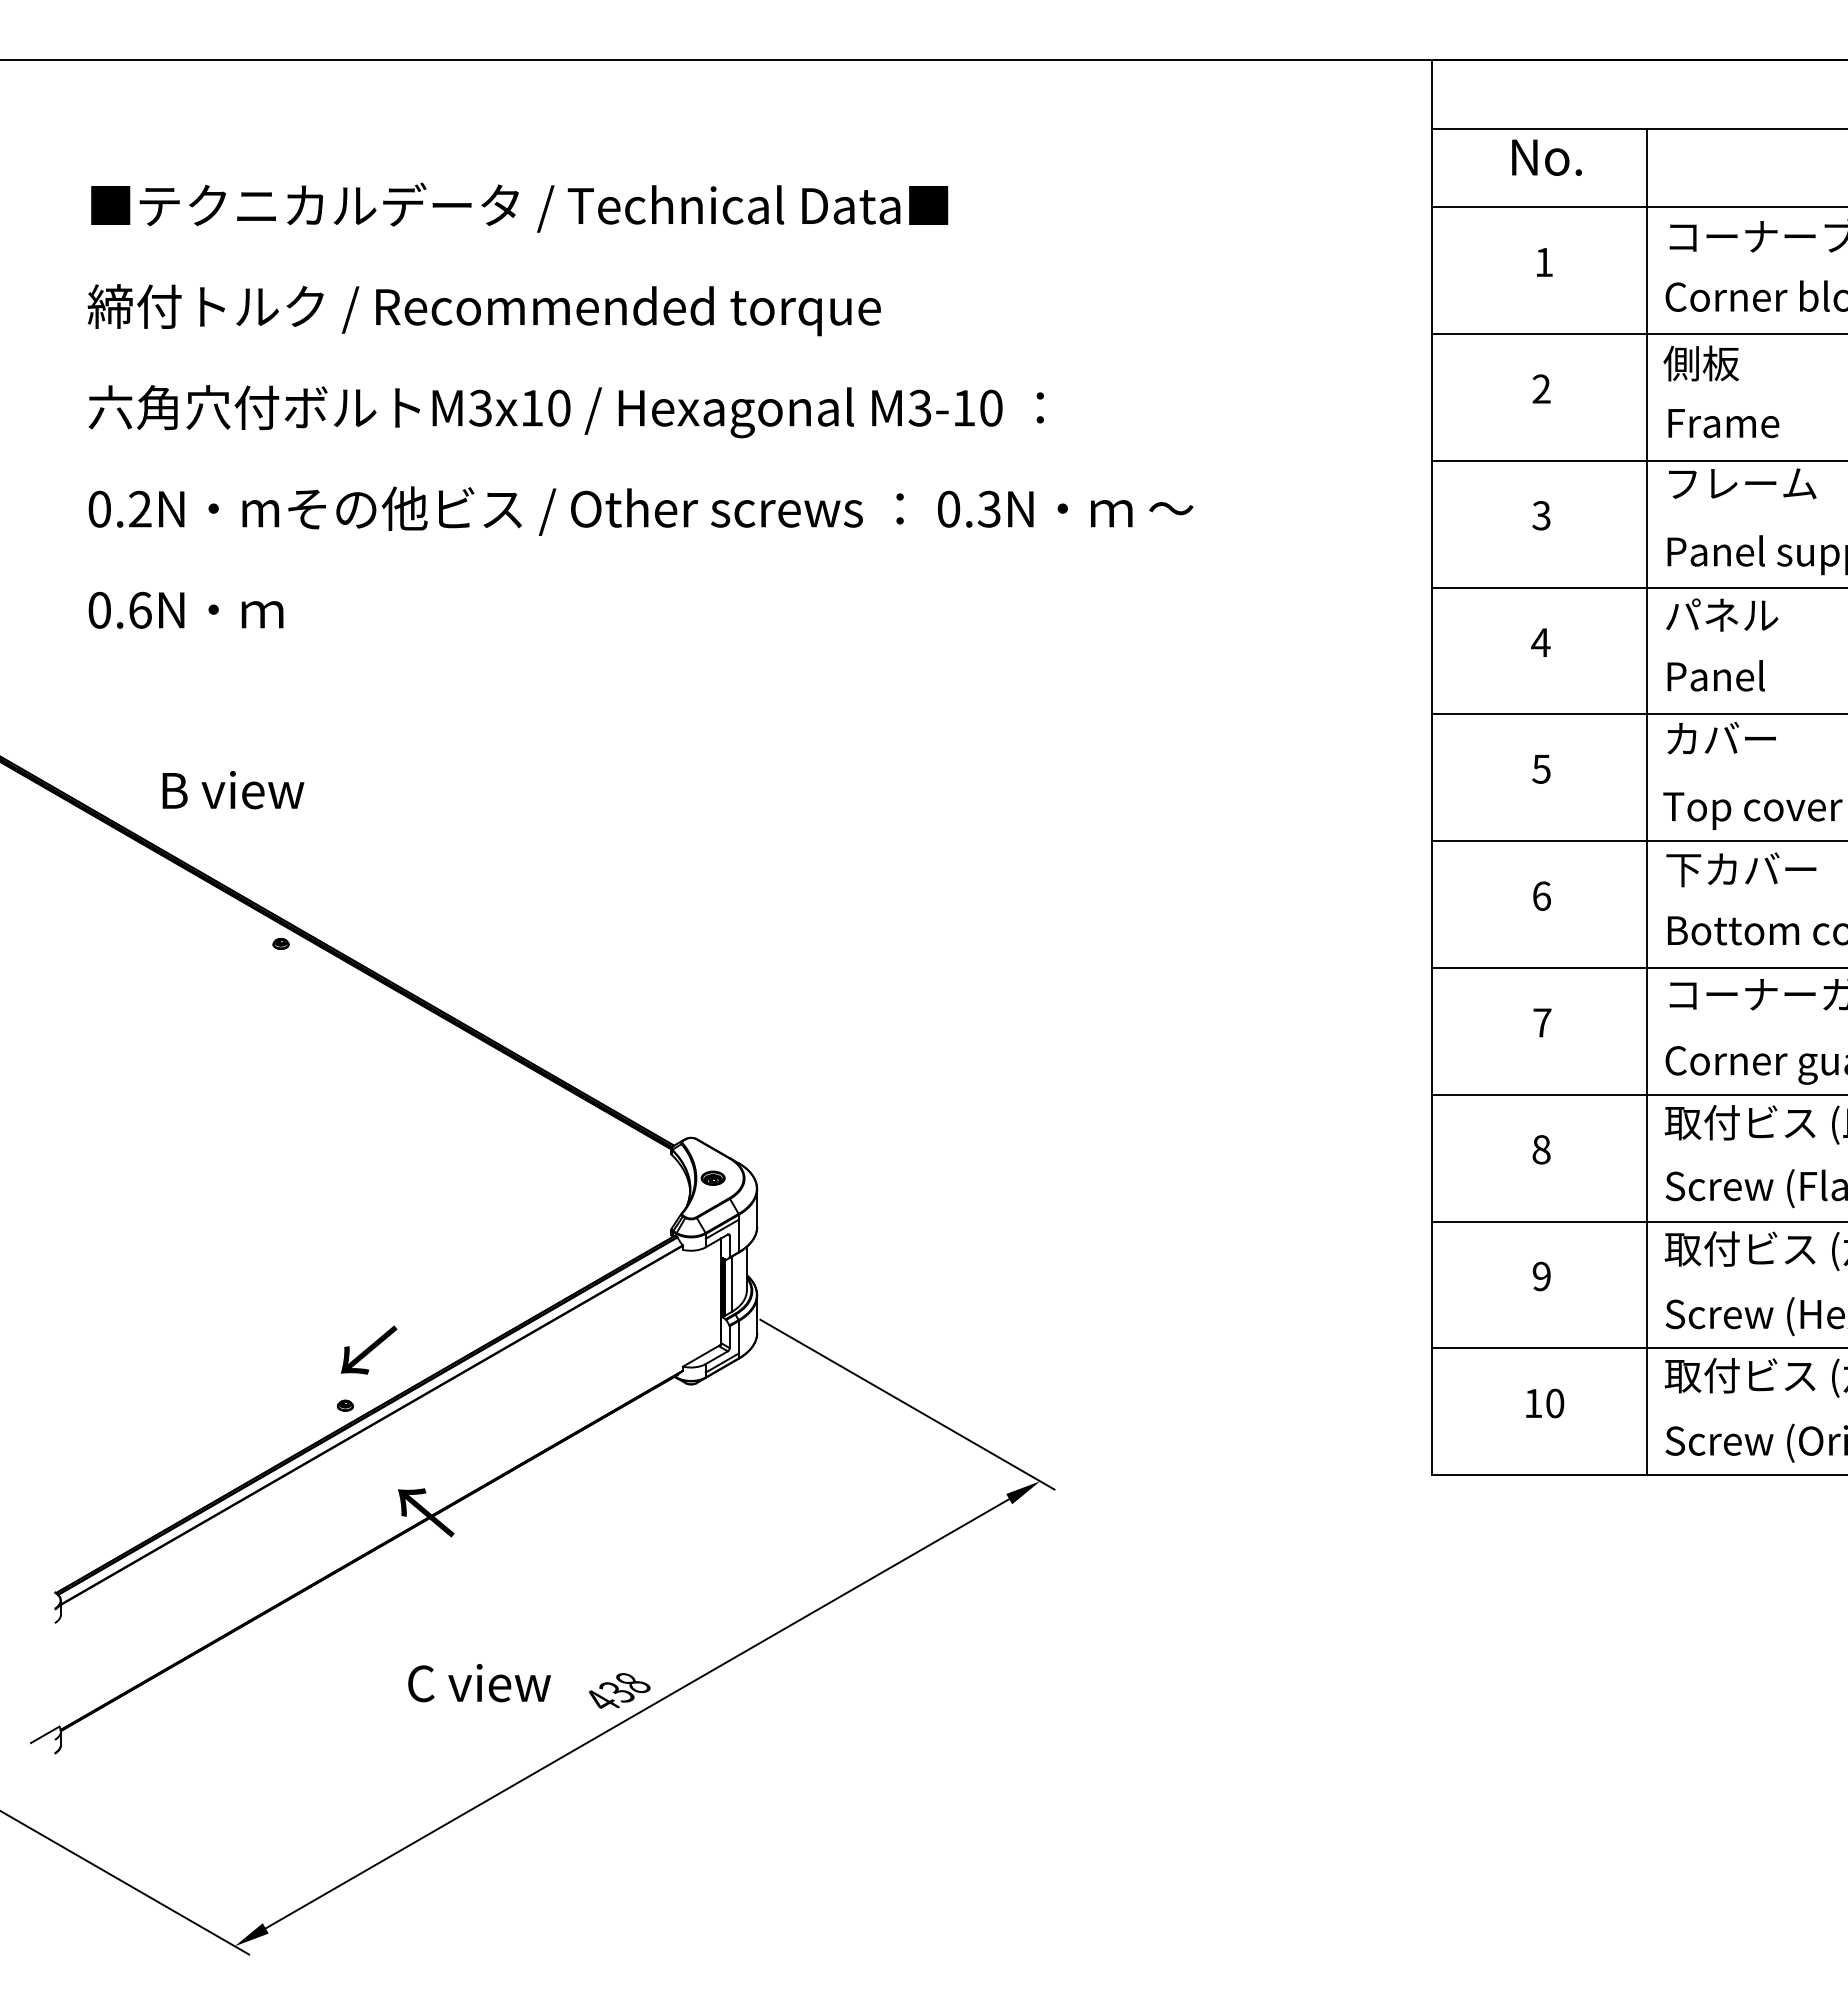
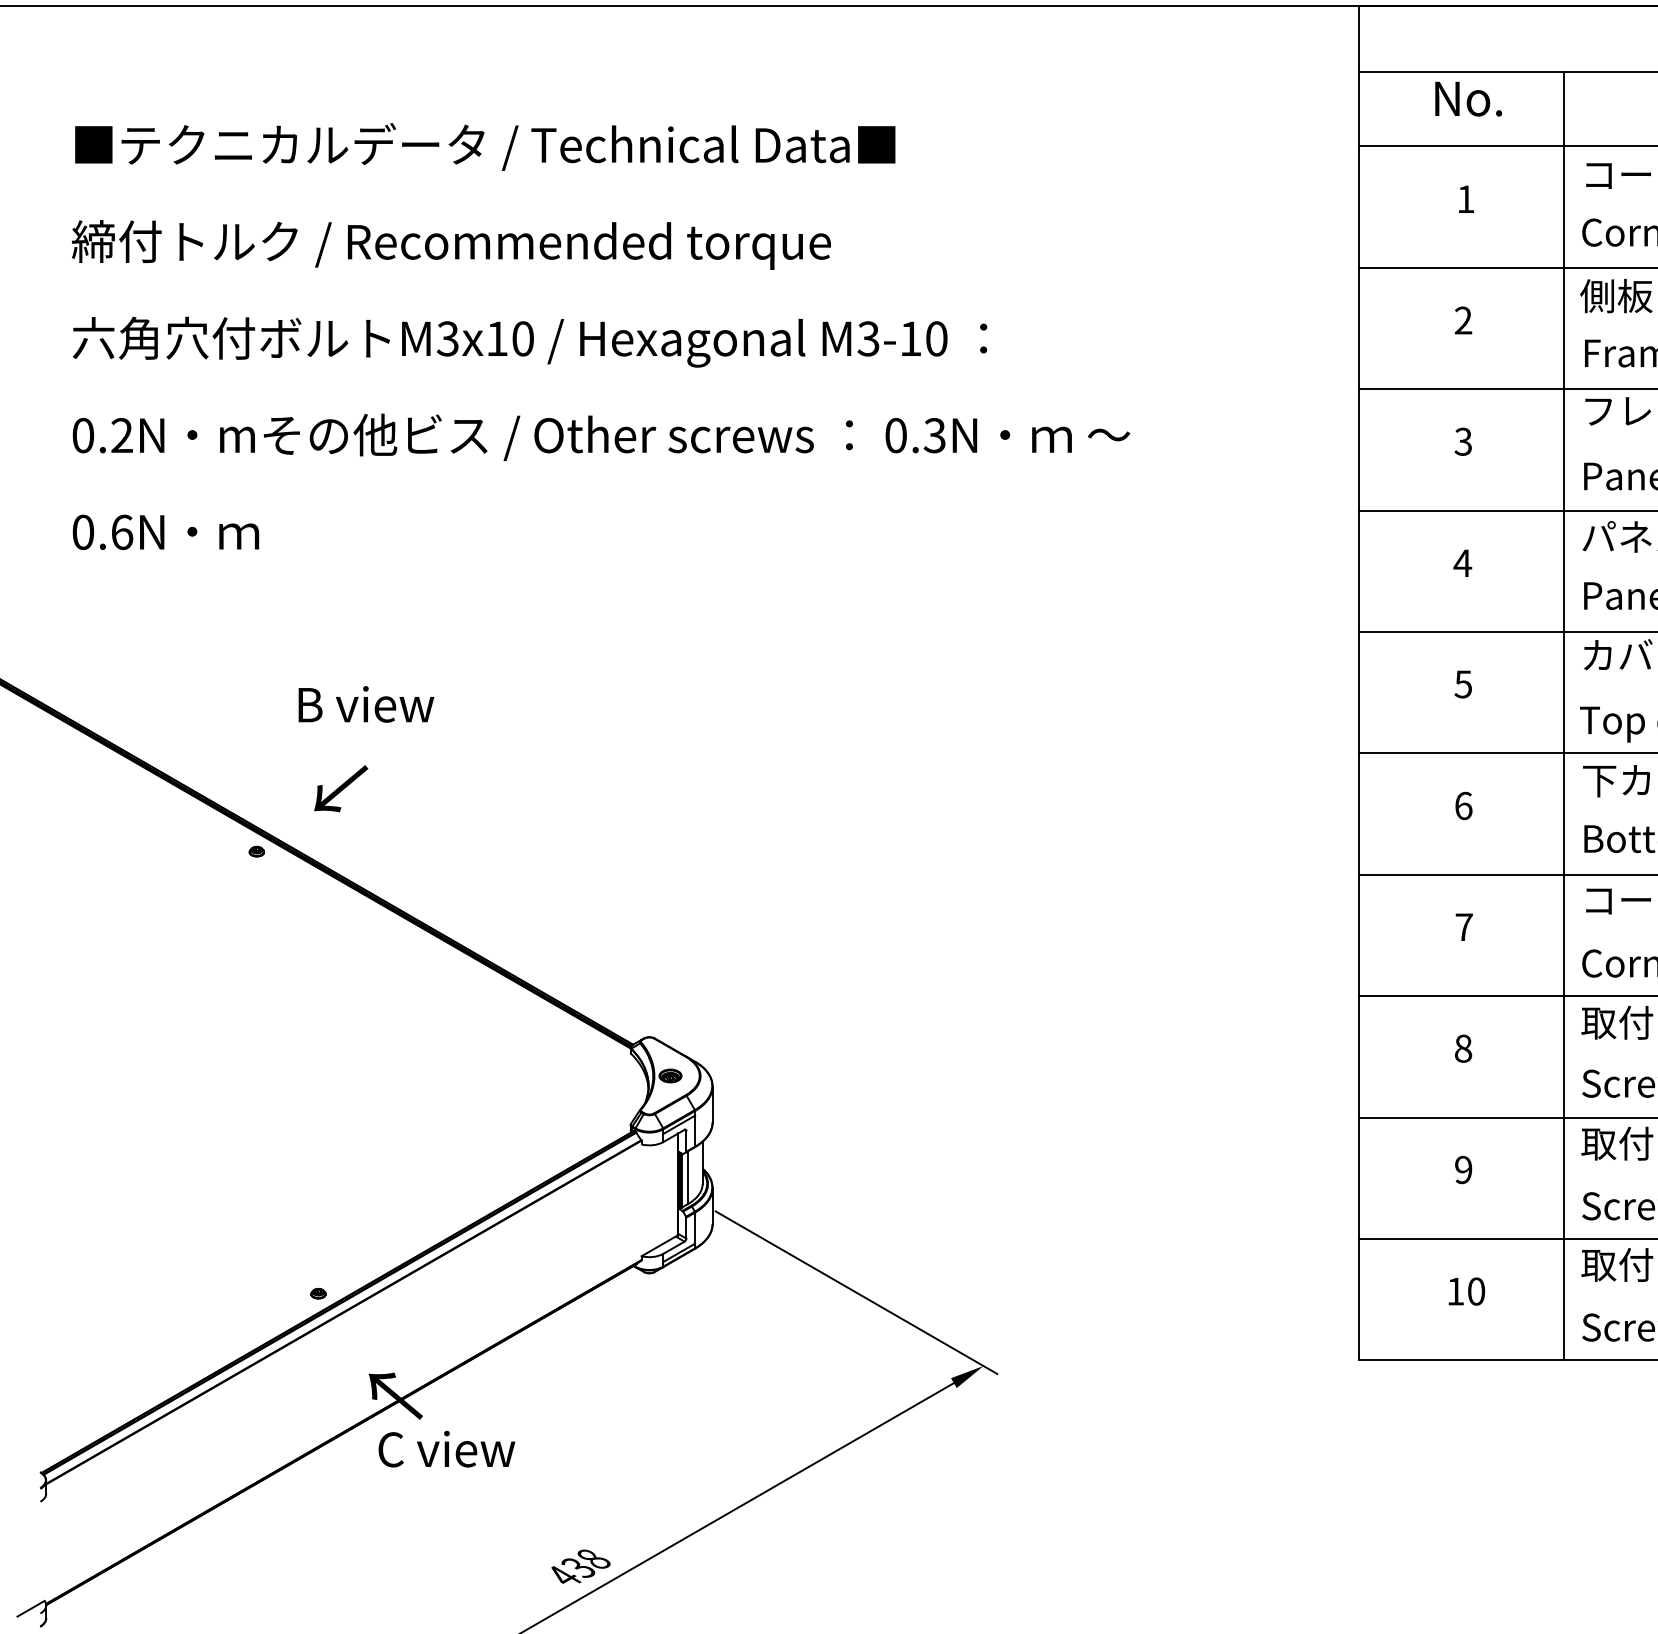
text: (233, 790) -> (366, 704), moved
text: (368, 1349) -> (340, 788), moved
text: (479, 1683) -> (446, 1449), moved

